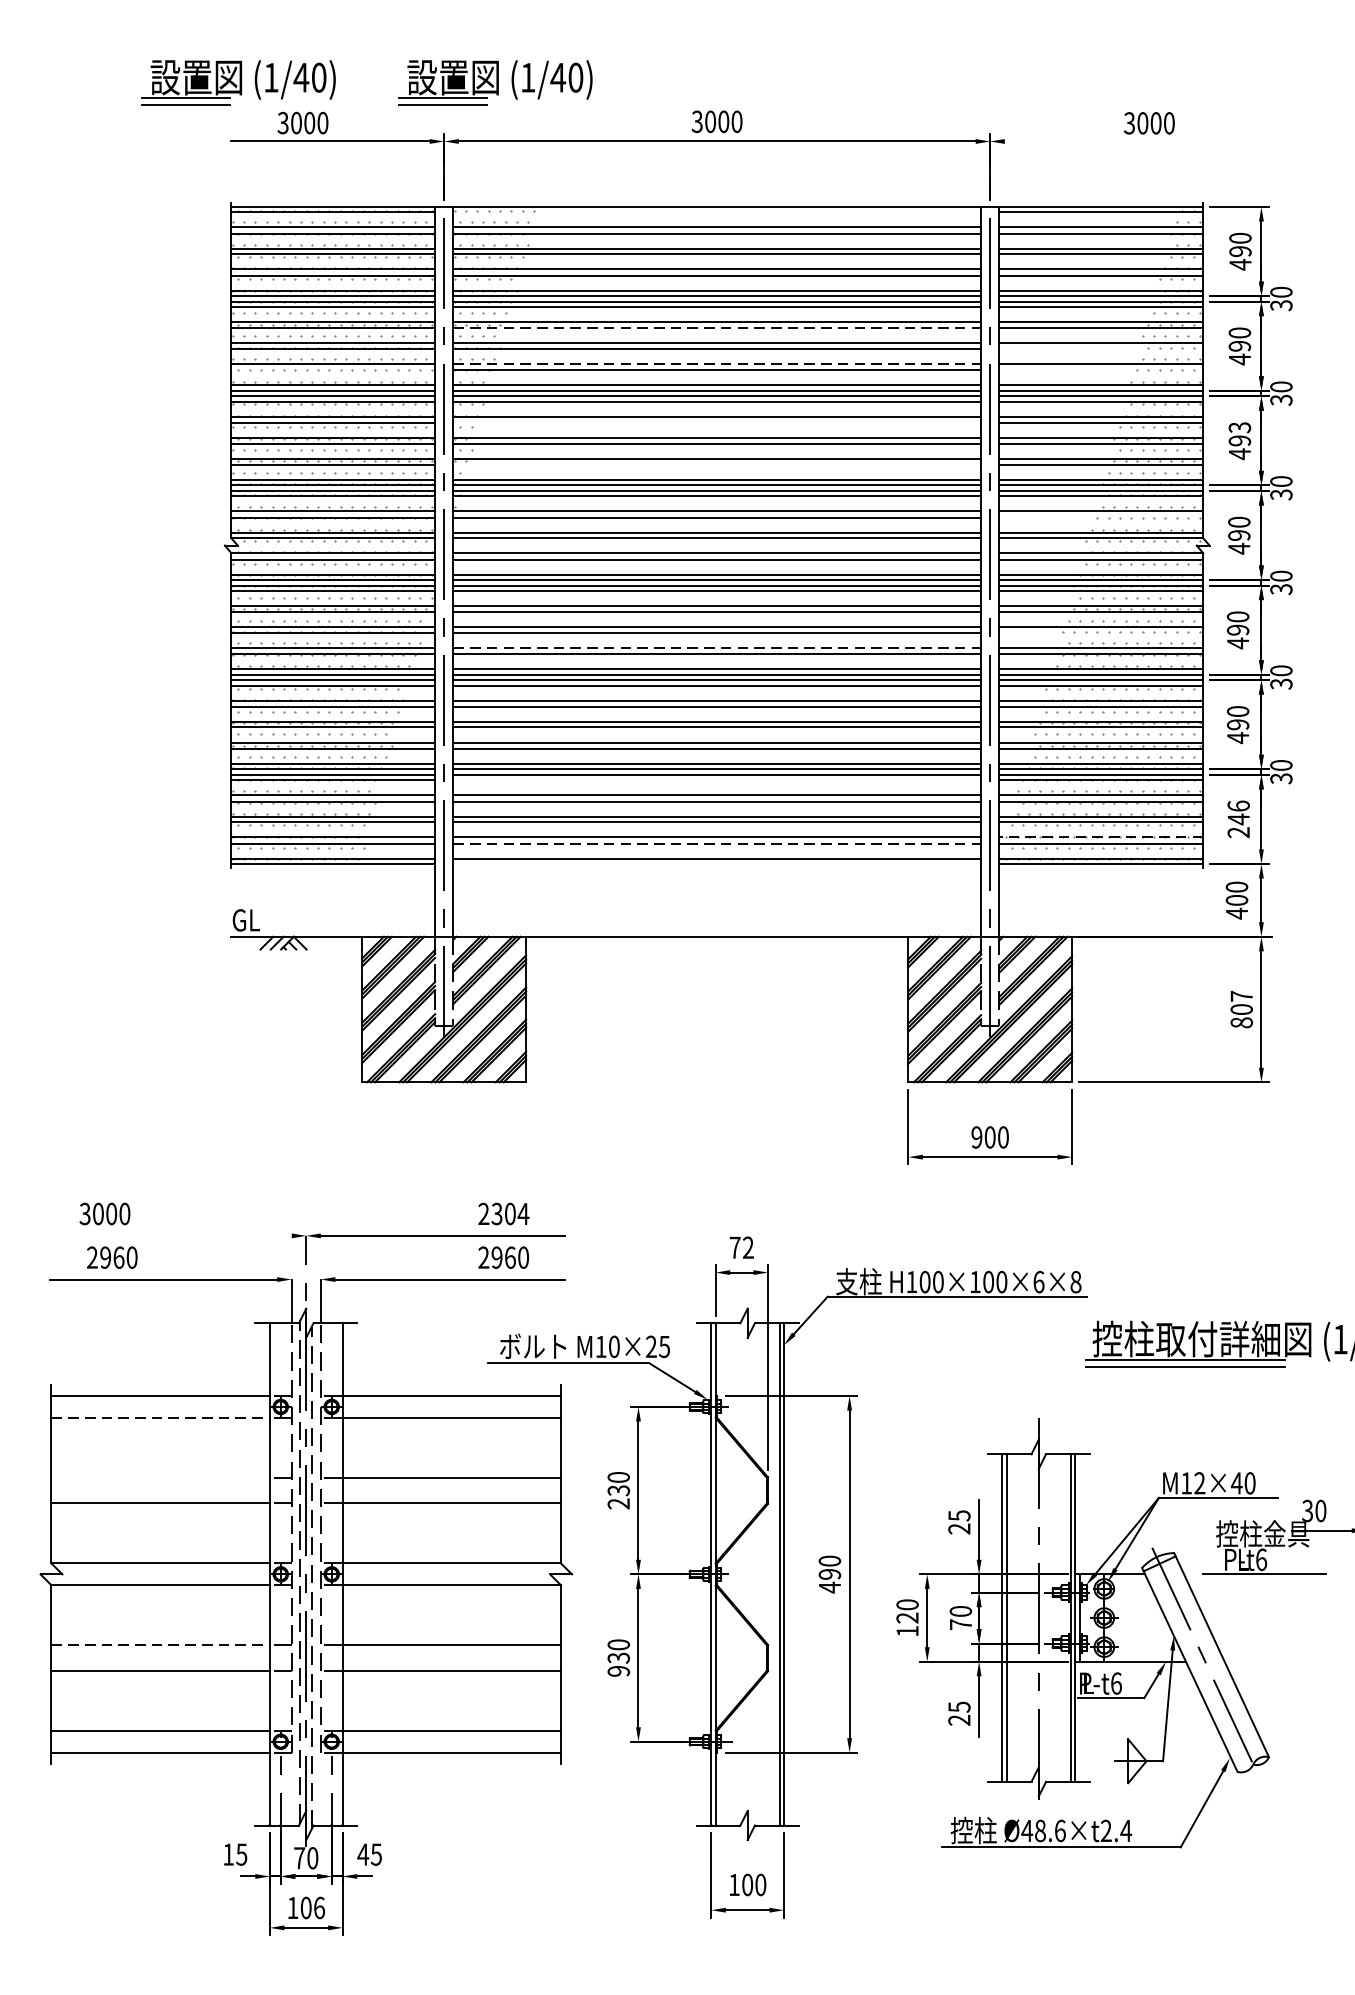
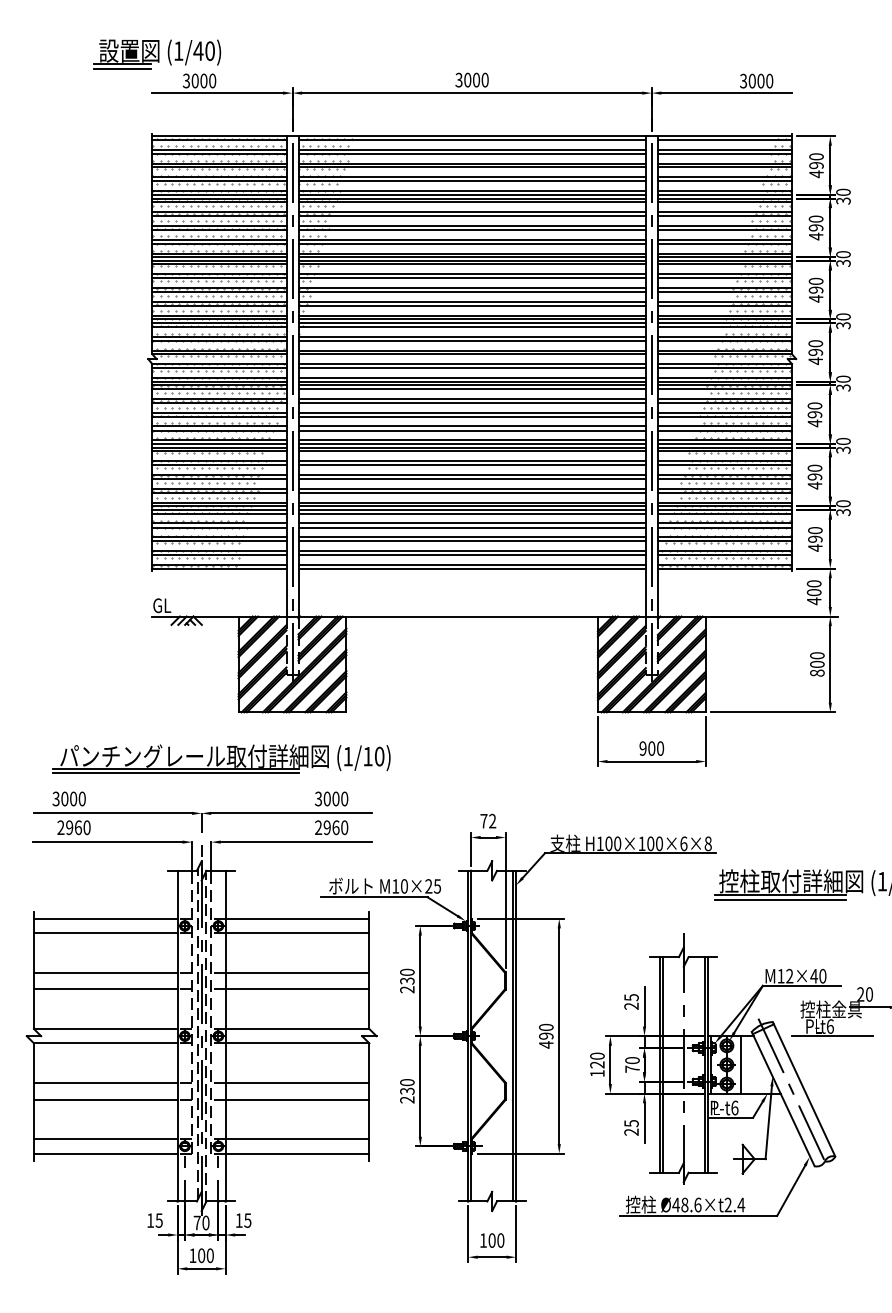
part: (495, 82) -> (326, 54), removed
line: (1103, 142) -> (726, 93), added
line: (716, 211) -> (471, 139), added
line: (717, 328) -> (472, 216), dashed -> solid
line: (1100, 348) -> (724, 229), added
line: (717, 363) -> (472, 239), dashed -> solid
line: (333, 369) -> (219, 243), added
line: (1100, 369) -> (724, 243), added
line: (716, 423) -> (471, 278), added
text: (1240, 427) -> (816, 281), 493 -> 490
line: (716, 465) -> (471, 306), added
line: (1100, 517) -> (724, 340), added
line: (1100, 632) -> (724, 416), added
line: (717, 648) -> (472, 426), dashed -> solid
line: (716, 780) -> (471, 513), added
text: (1238, 819) -> (815, 539), 246 -> 490
line: (1100, 836) -> (724, 550), dashed -> solid
line: (717, 844) -> (472, 555), dashed -> solid
line: (716, 863) -> (471, 568), added
text: (1241, 995) -> (817, 655), 807 -> 800
part: (336, 1152) -> (221, 758), added
text: (503, 1213) -> (331, 798), 2304 -> 3000
line: (170, 1236) -> (112, 813), added
line: (160, 1418) -> (105, 933), dashed -> solid
line: (160, 1477) -> (105, 972), added
text: (1307, 1511) -> (860, 994), 30 -> 20
line: (1126, 1617) -> (741, 1064), added
line: (160, 1644) -> (105, 1082), dashed -> solid
text: (619, 1670) -> (407, 1099), 930 -> 230
text: (363, 1854) -> (239, 1220), 45 -> 15
text: (318, 1907) -> (209, 1255), 106 -> 100

